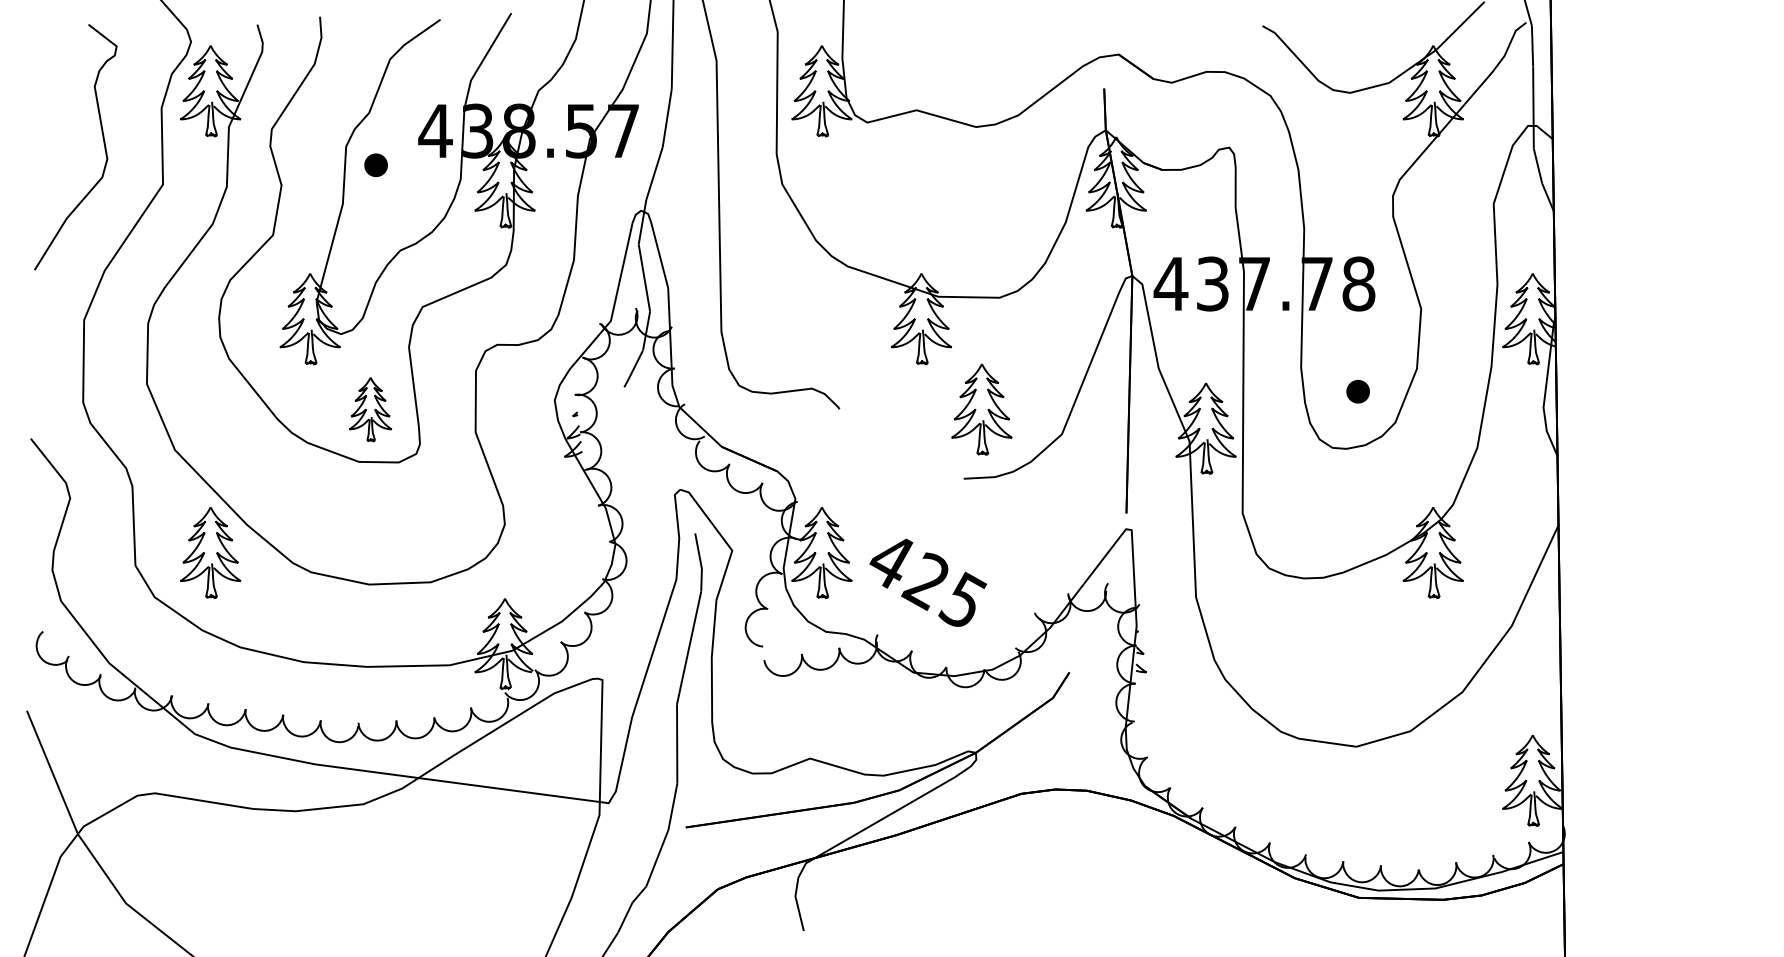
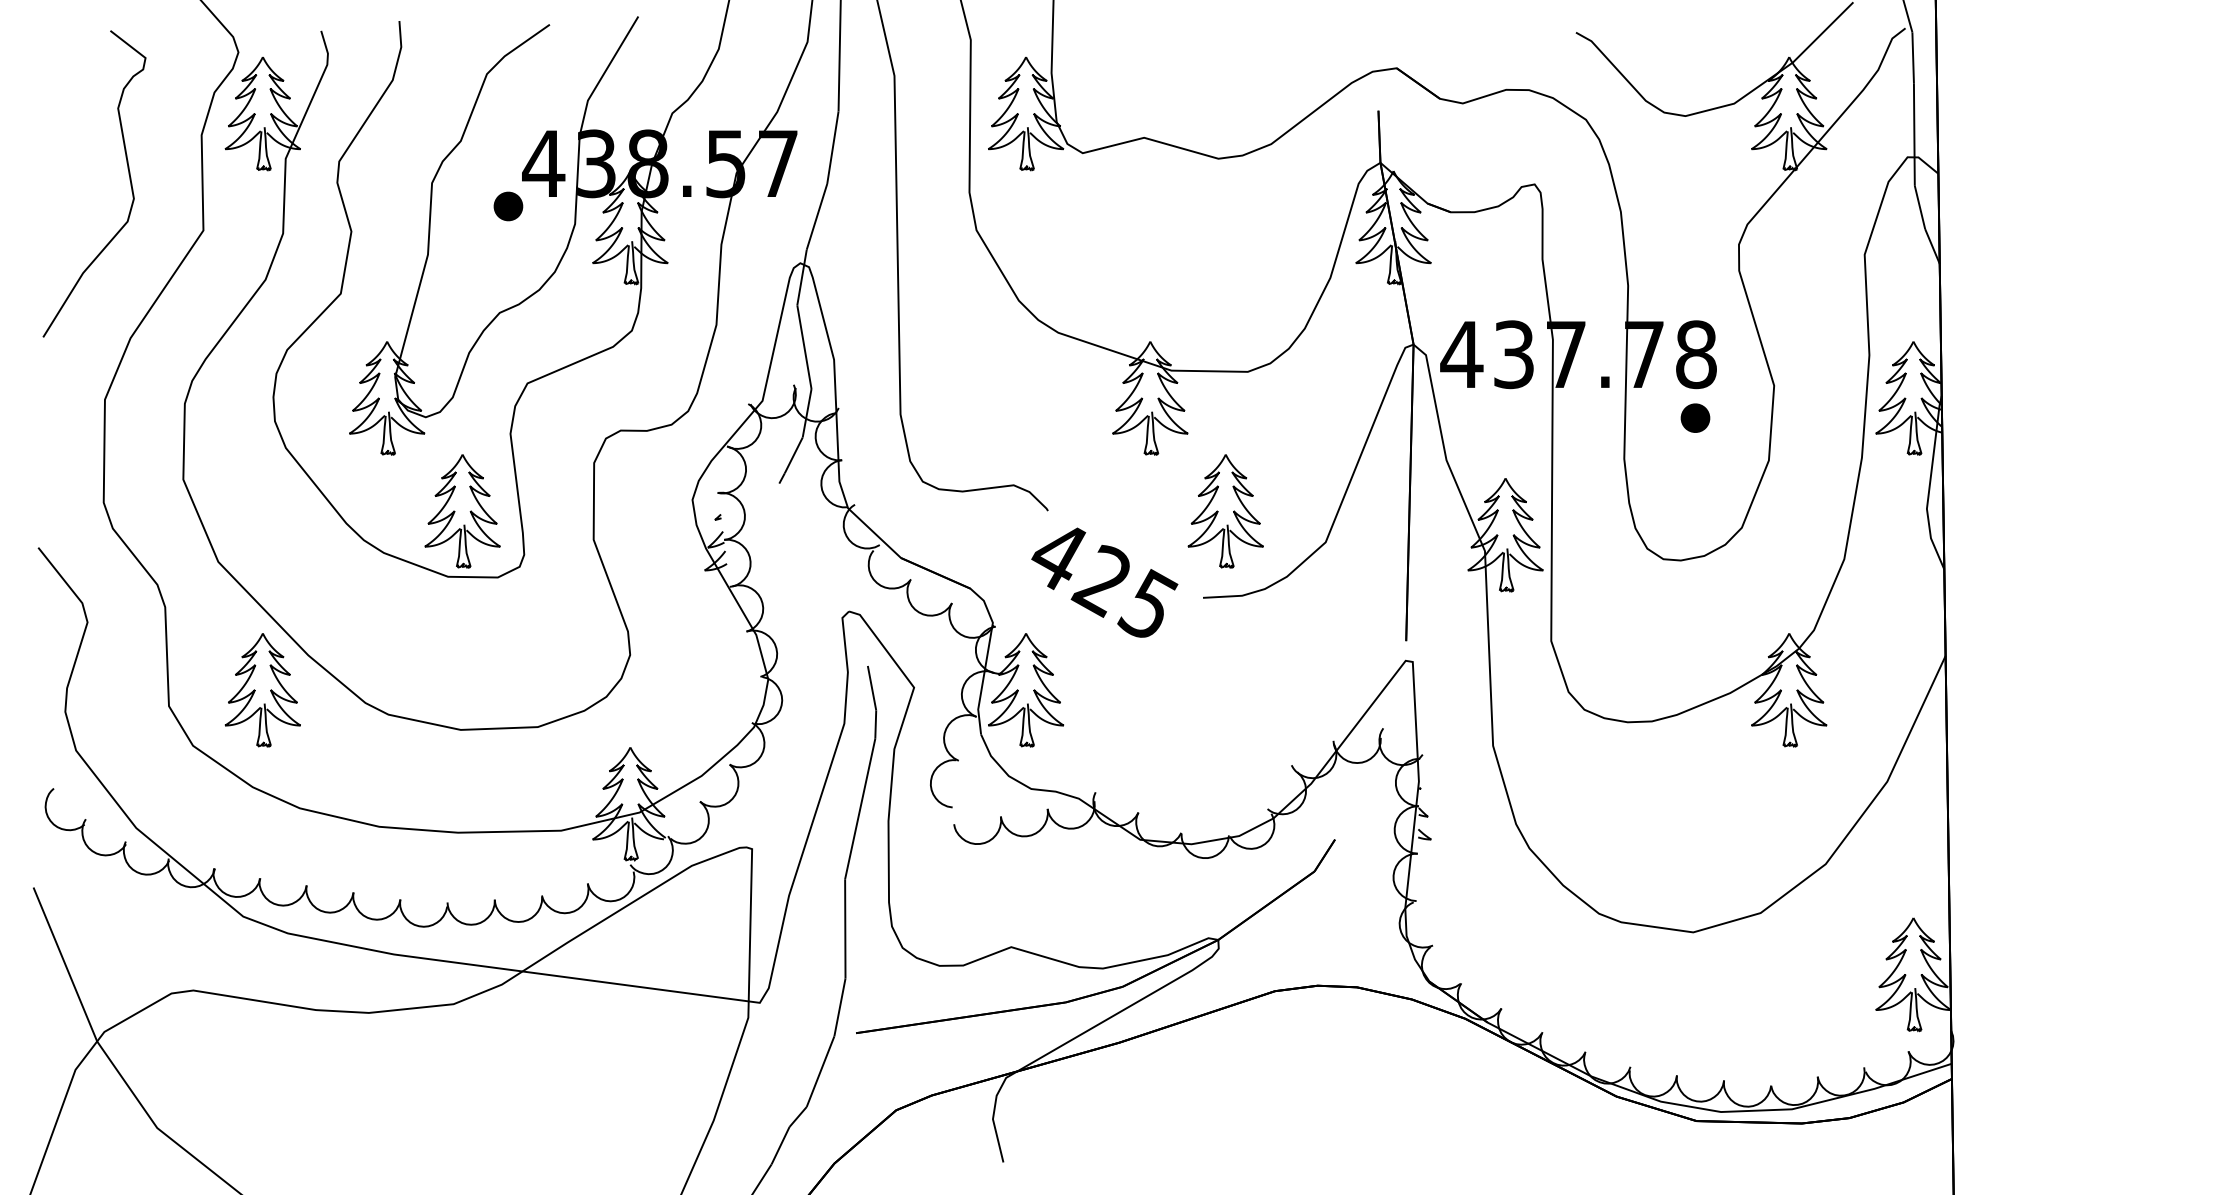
part: (376, 165) -> (508, 206), moved
part: (1358, 391) -> (1695, 417), moved
part: (370, 409) -> (462, 511), size x1.43
text: (928, 582) -> (1104, 582), moved

